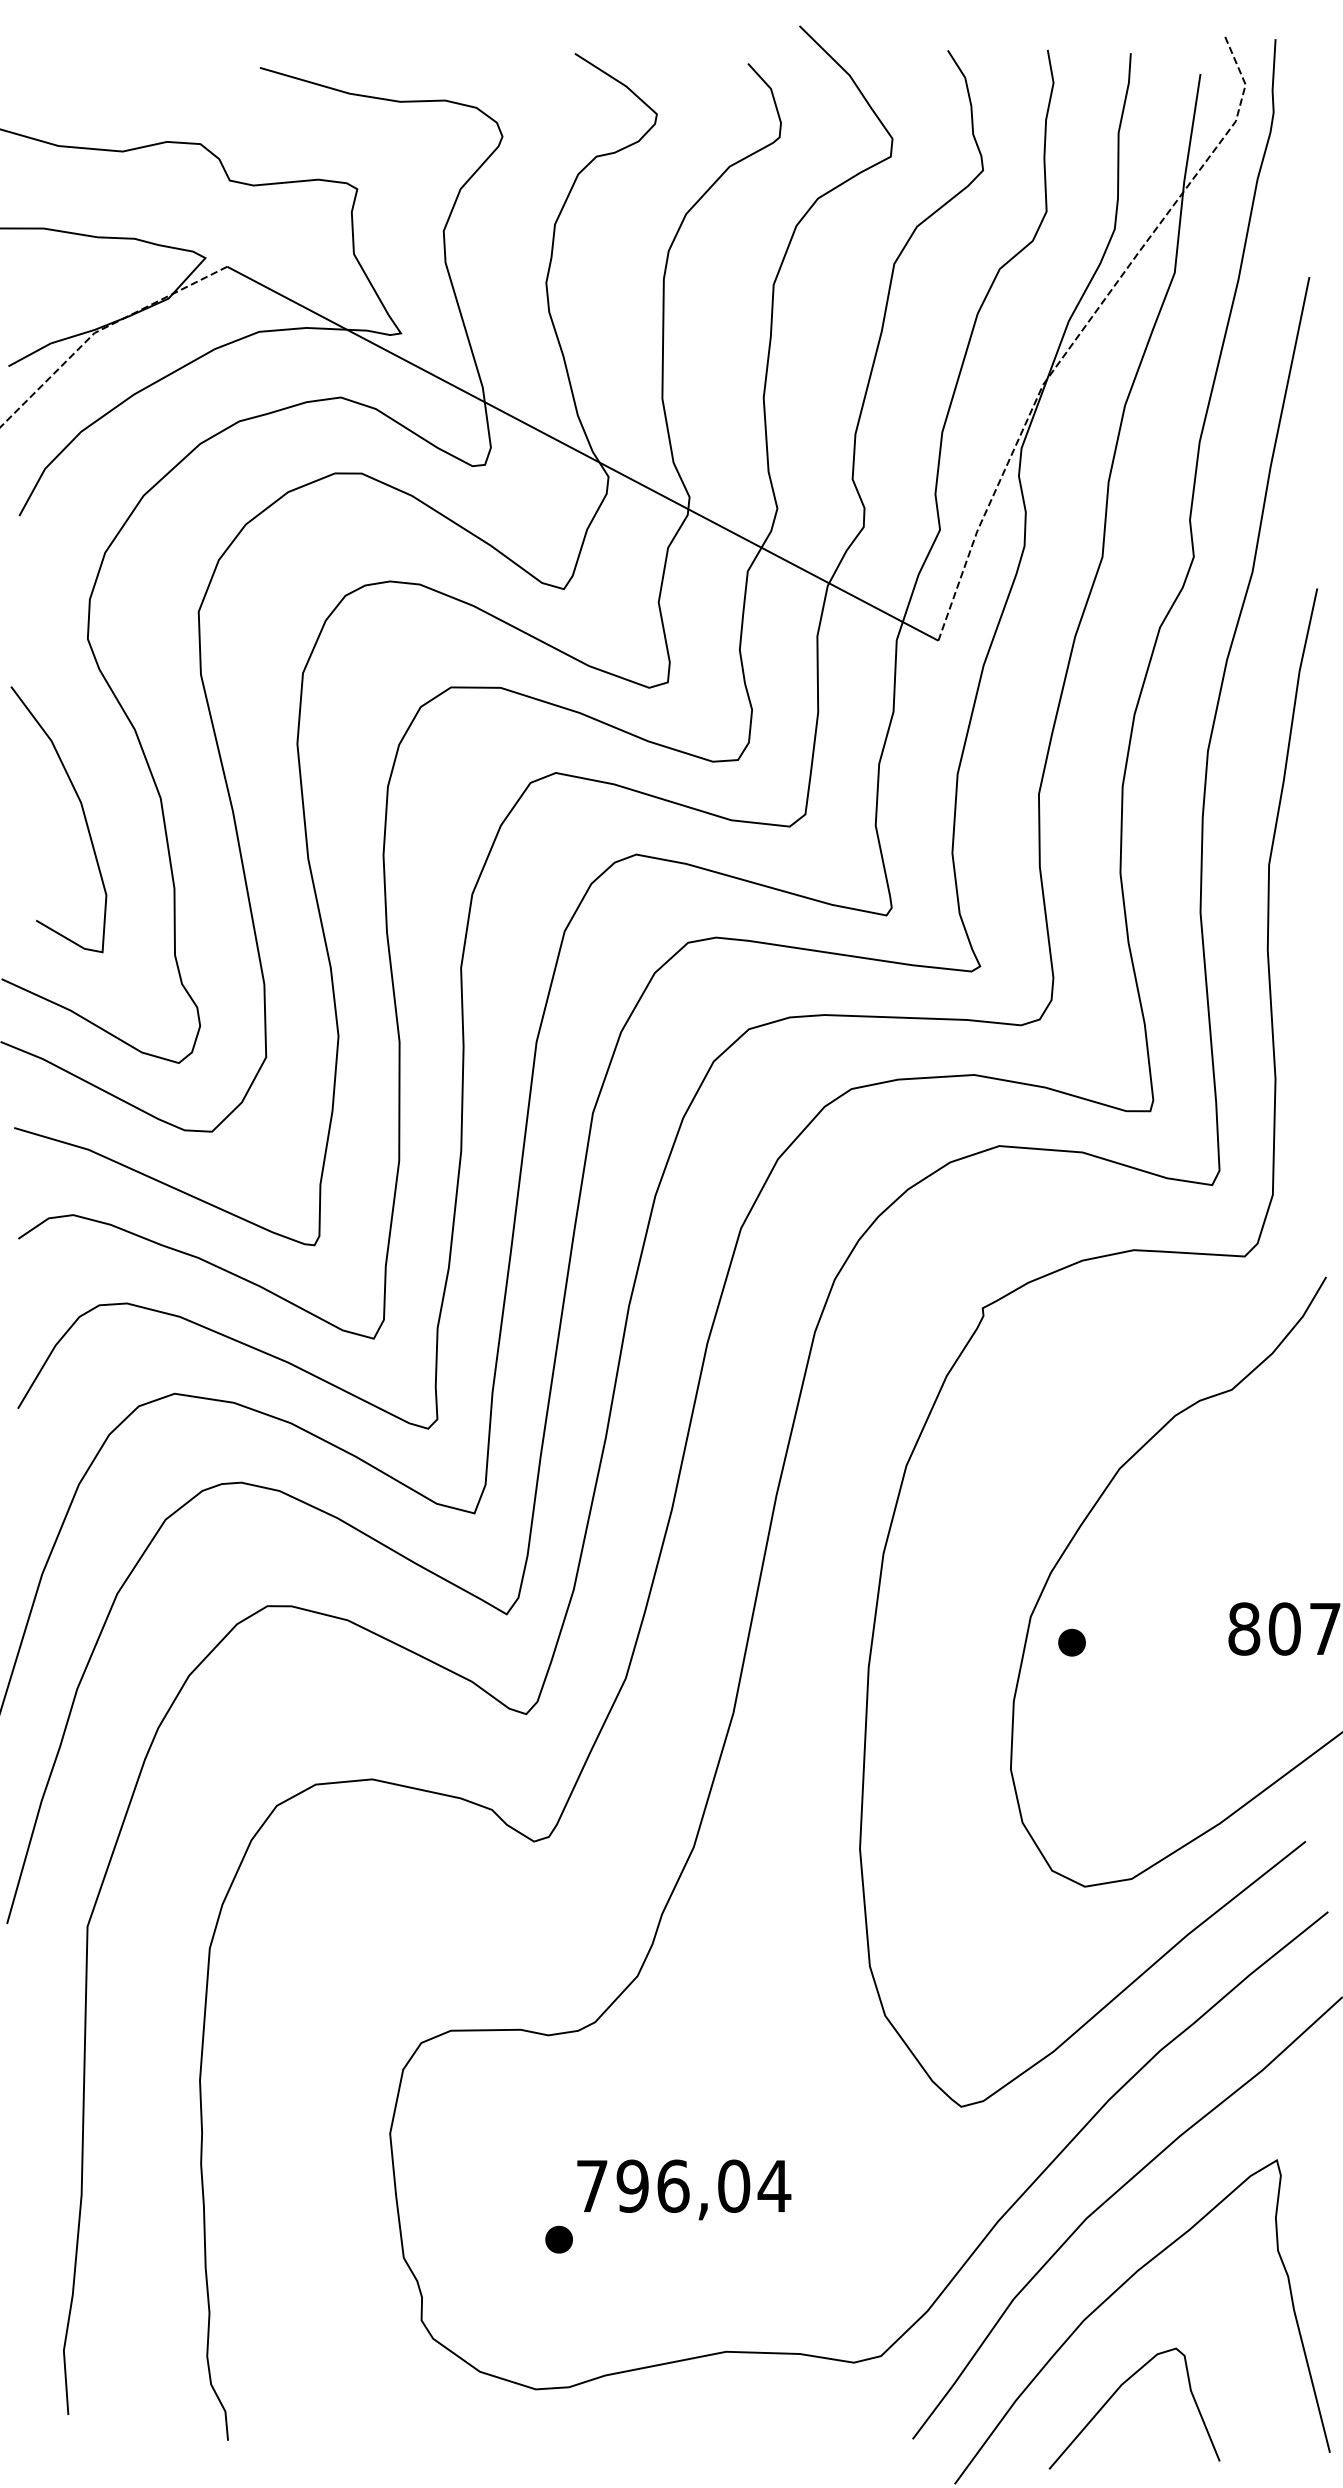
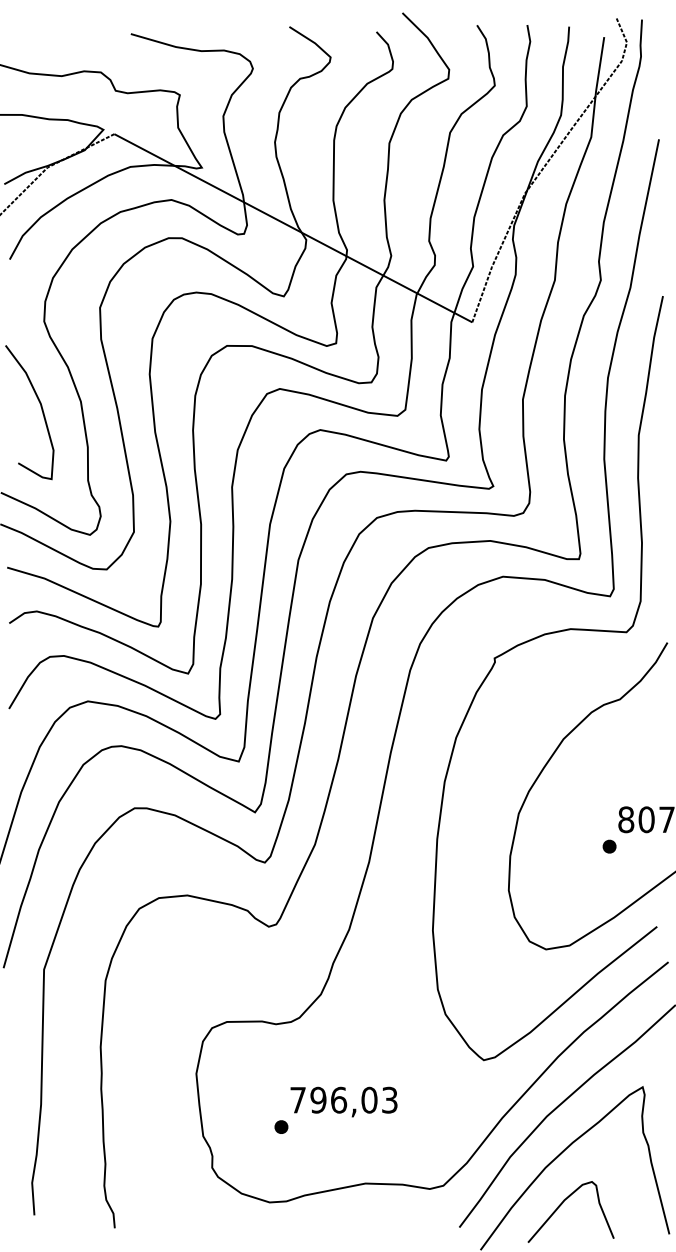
part: (1071, 1642) -> (609, 846), moved
text: (773, 2184) -> (389, 1099), 796,04 -> 796,03

